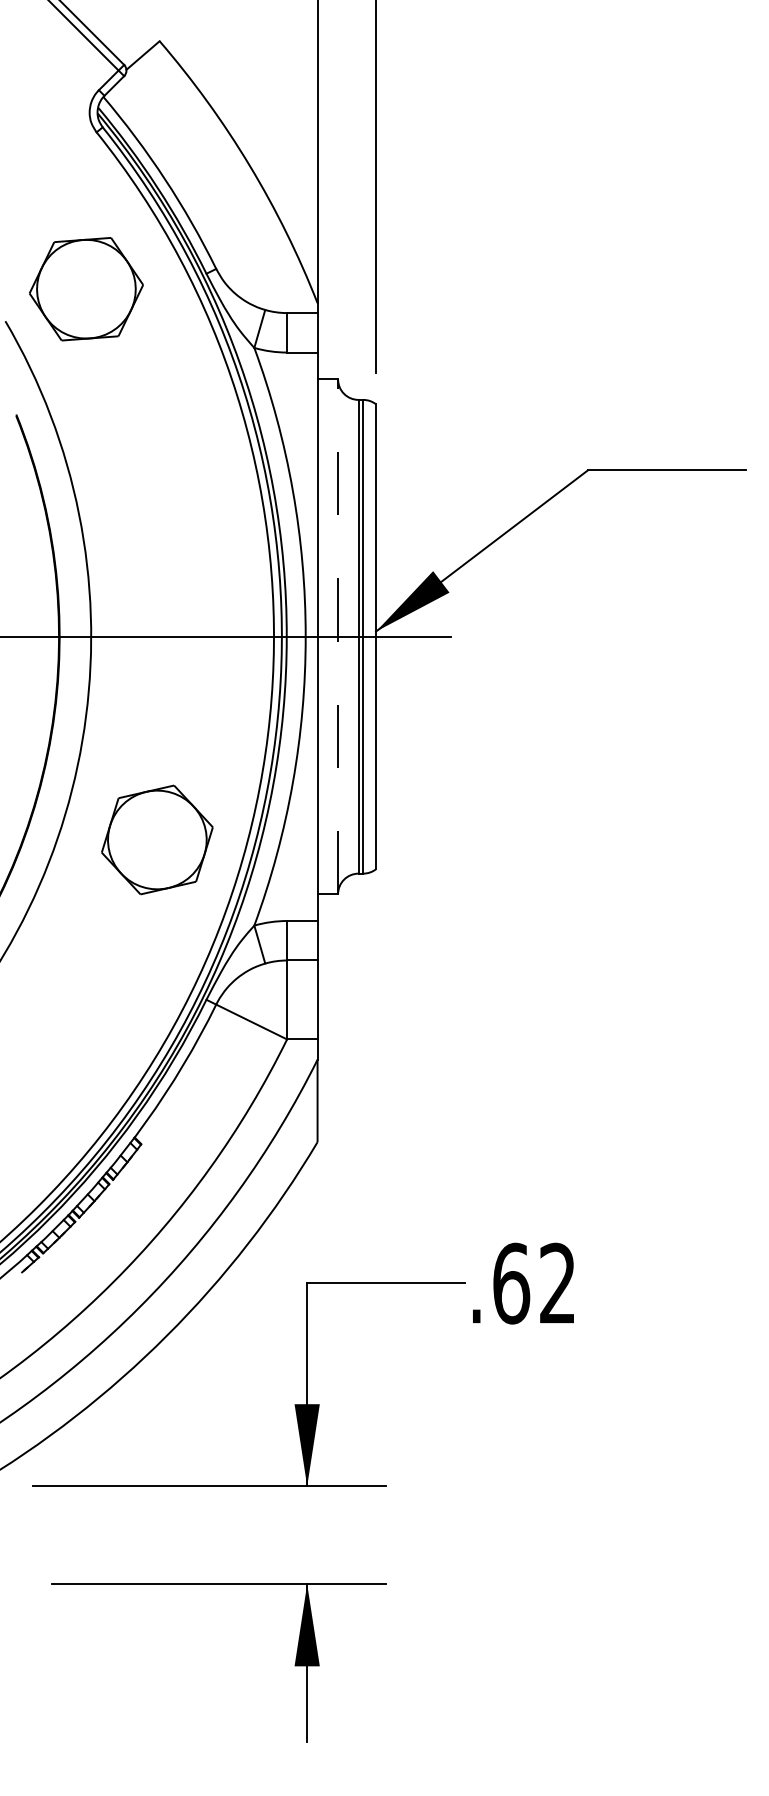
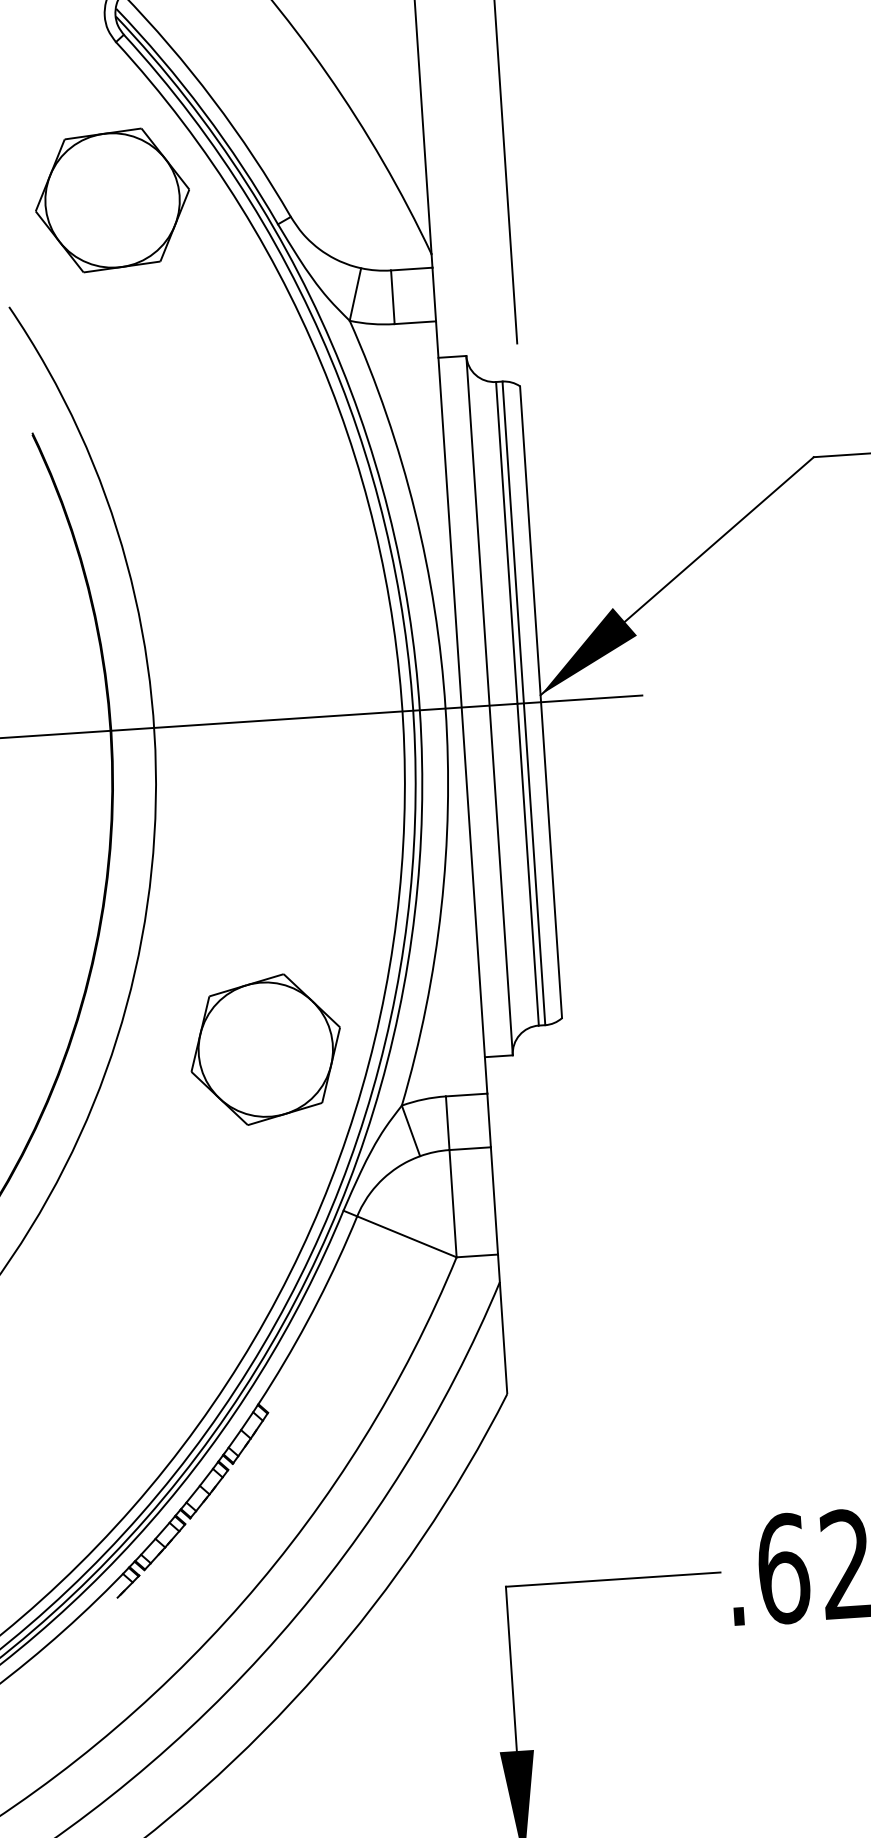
part: (86, 289) -> (112, 200), moved
line: (338, 636) -> (490, 705), dashed -> solid
part: (157, 839) -> (265, 1048), moved

